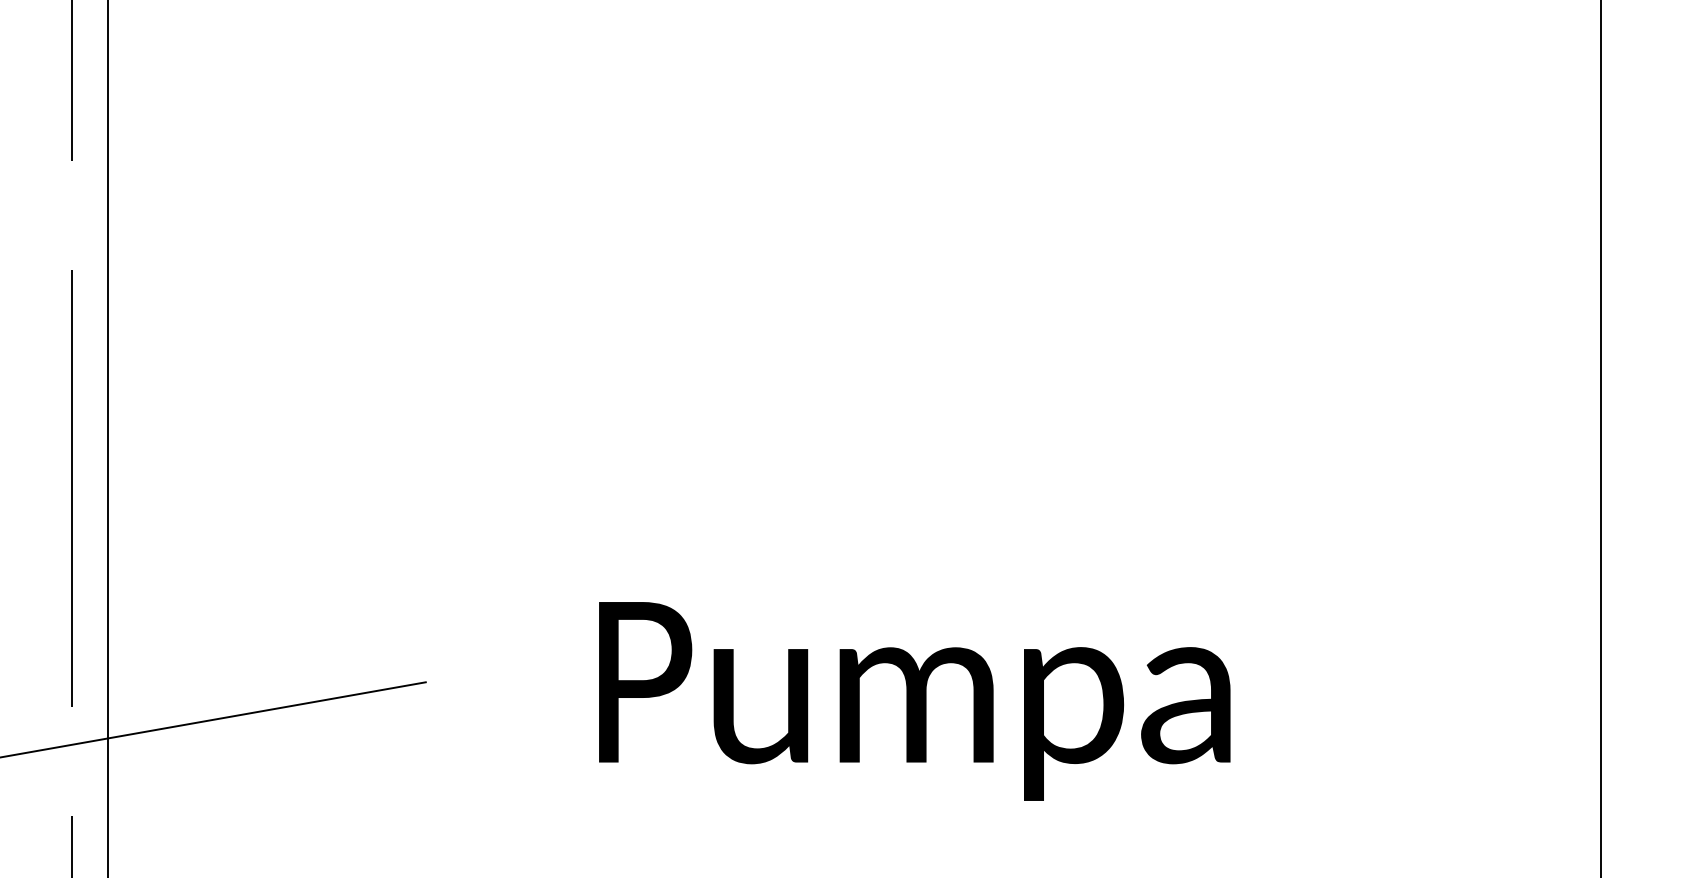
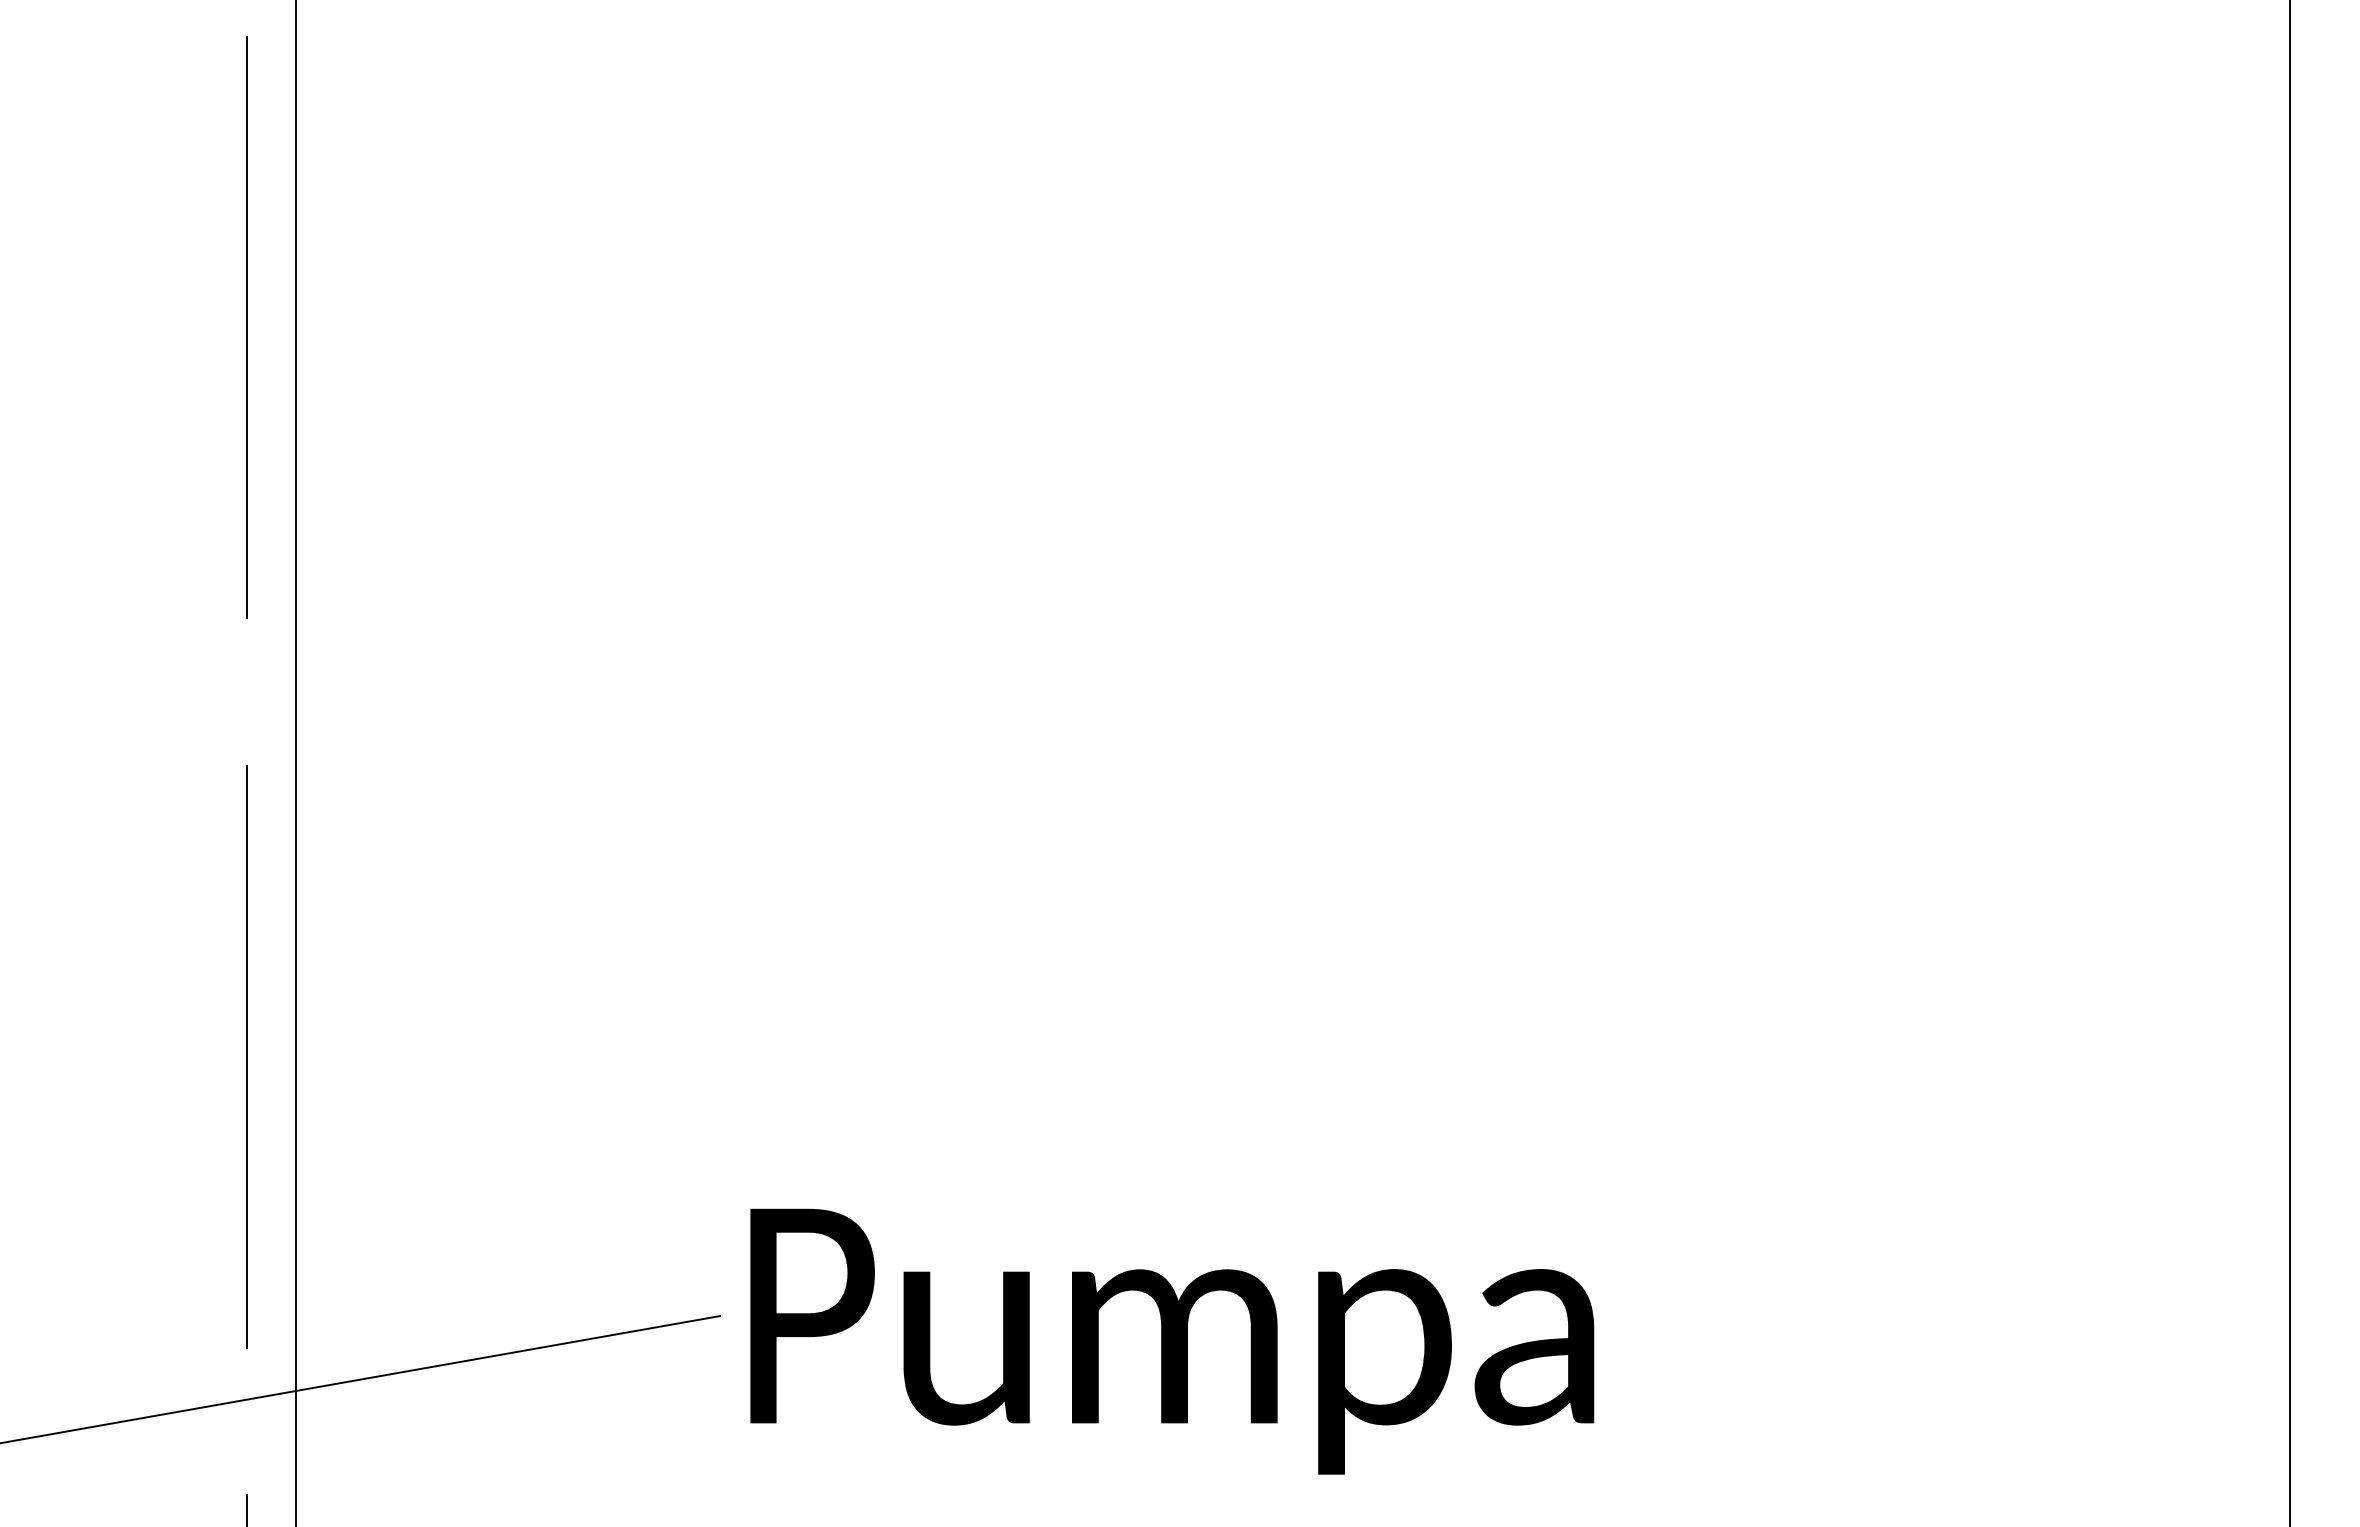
text: (914, 701) -> (1172, 1341), moved

